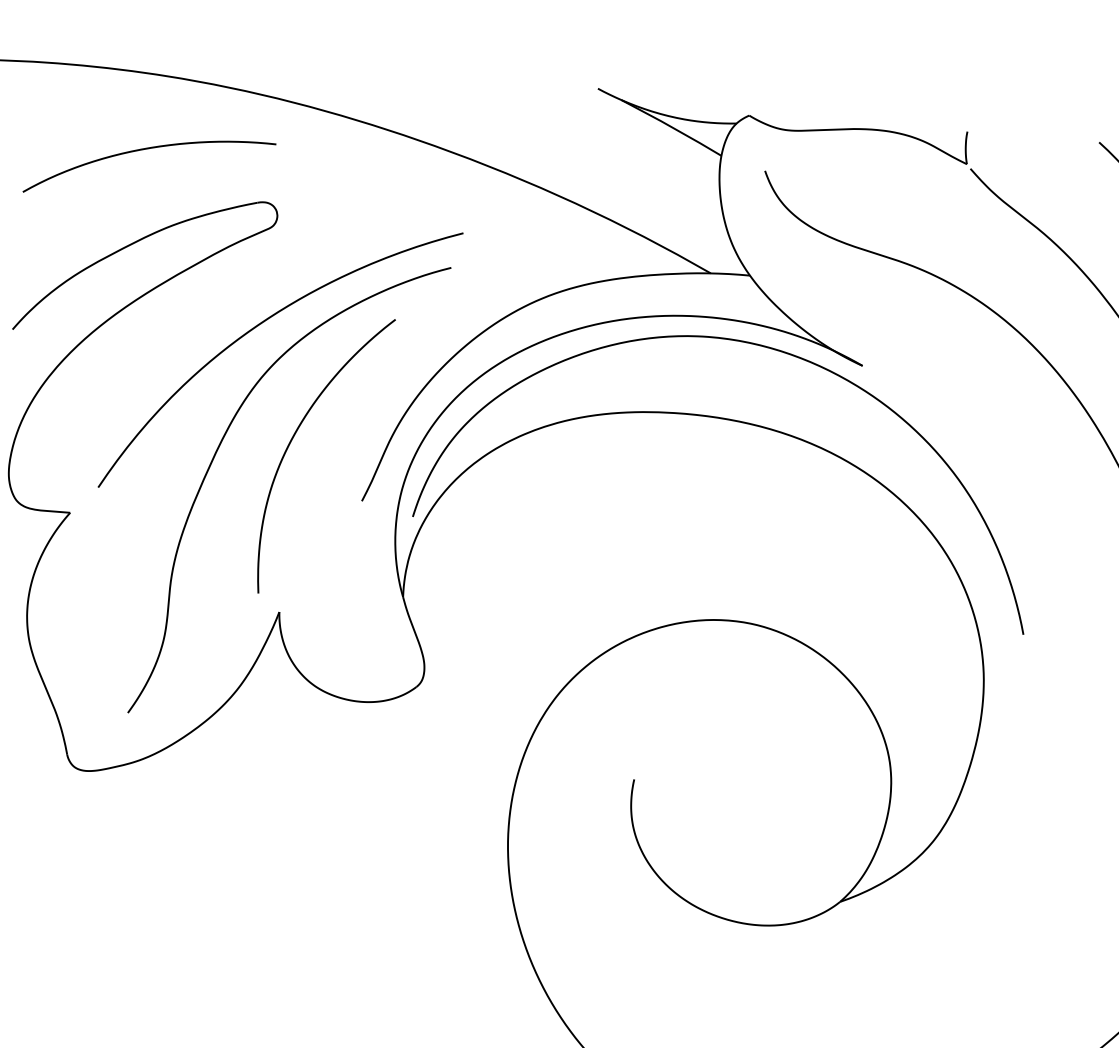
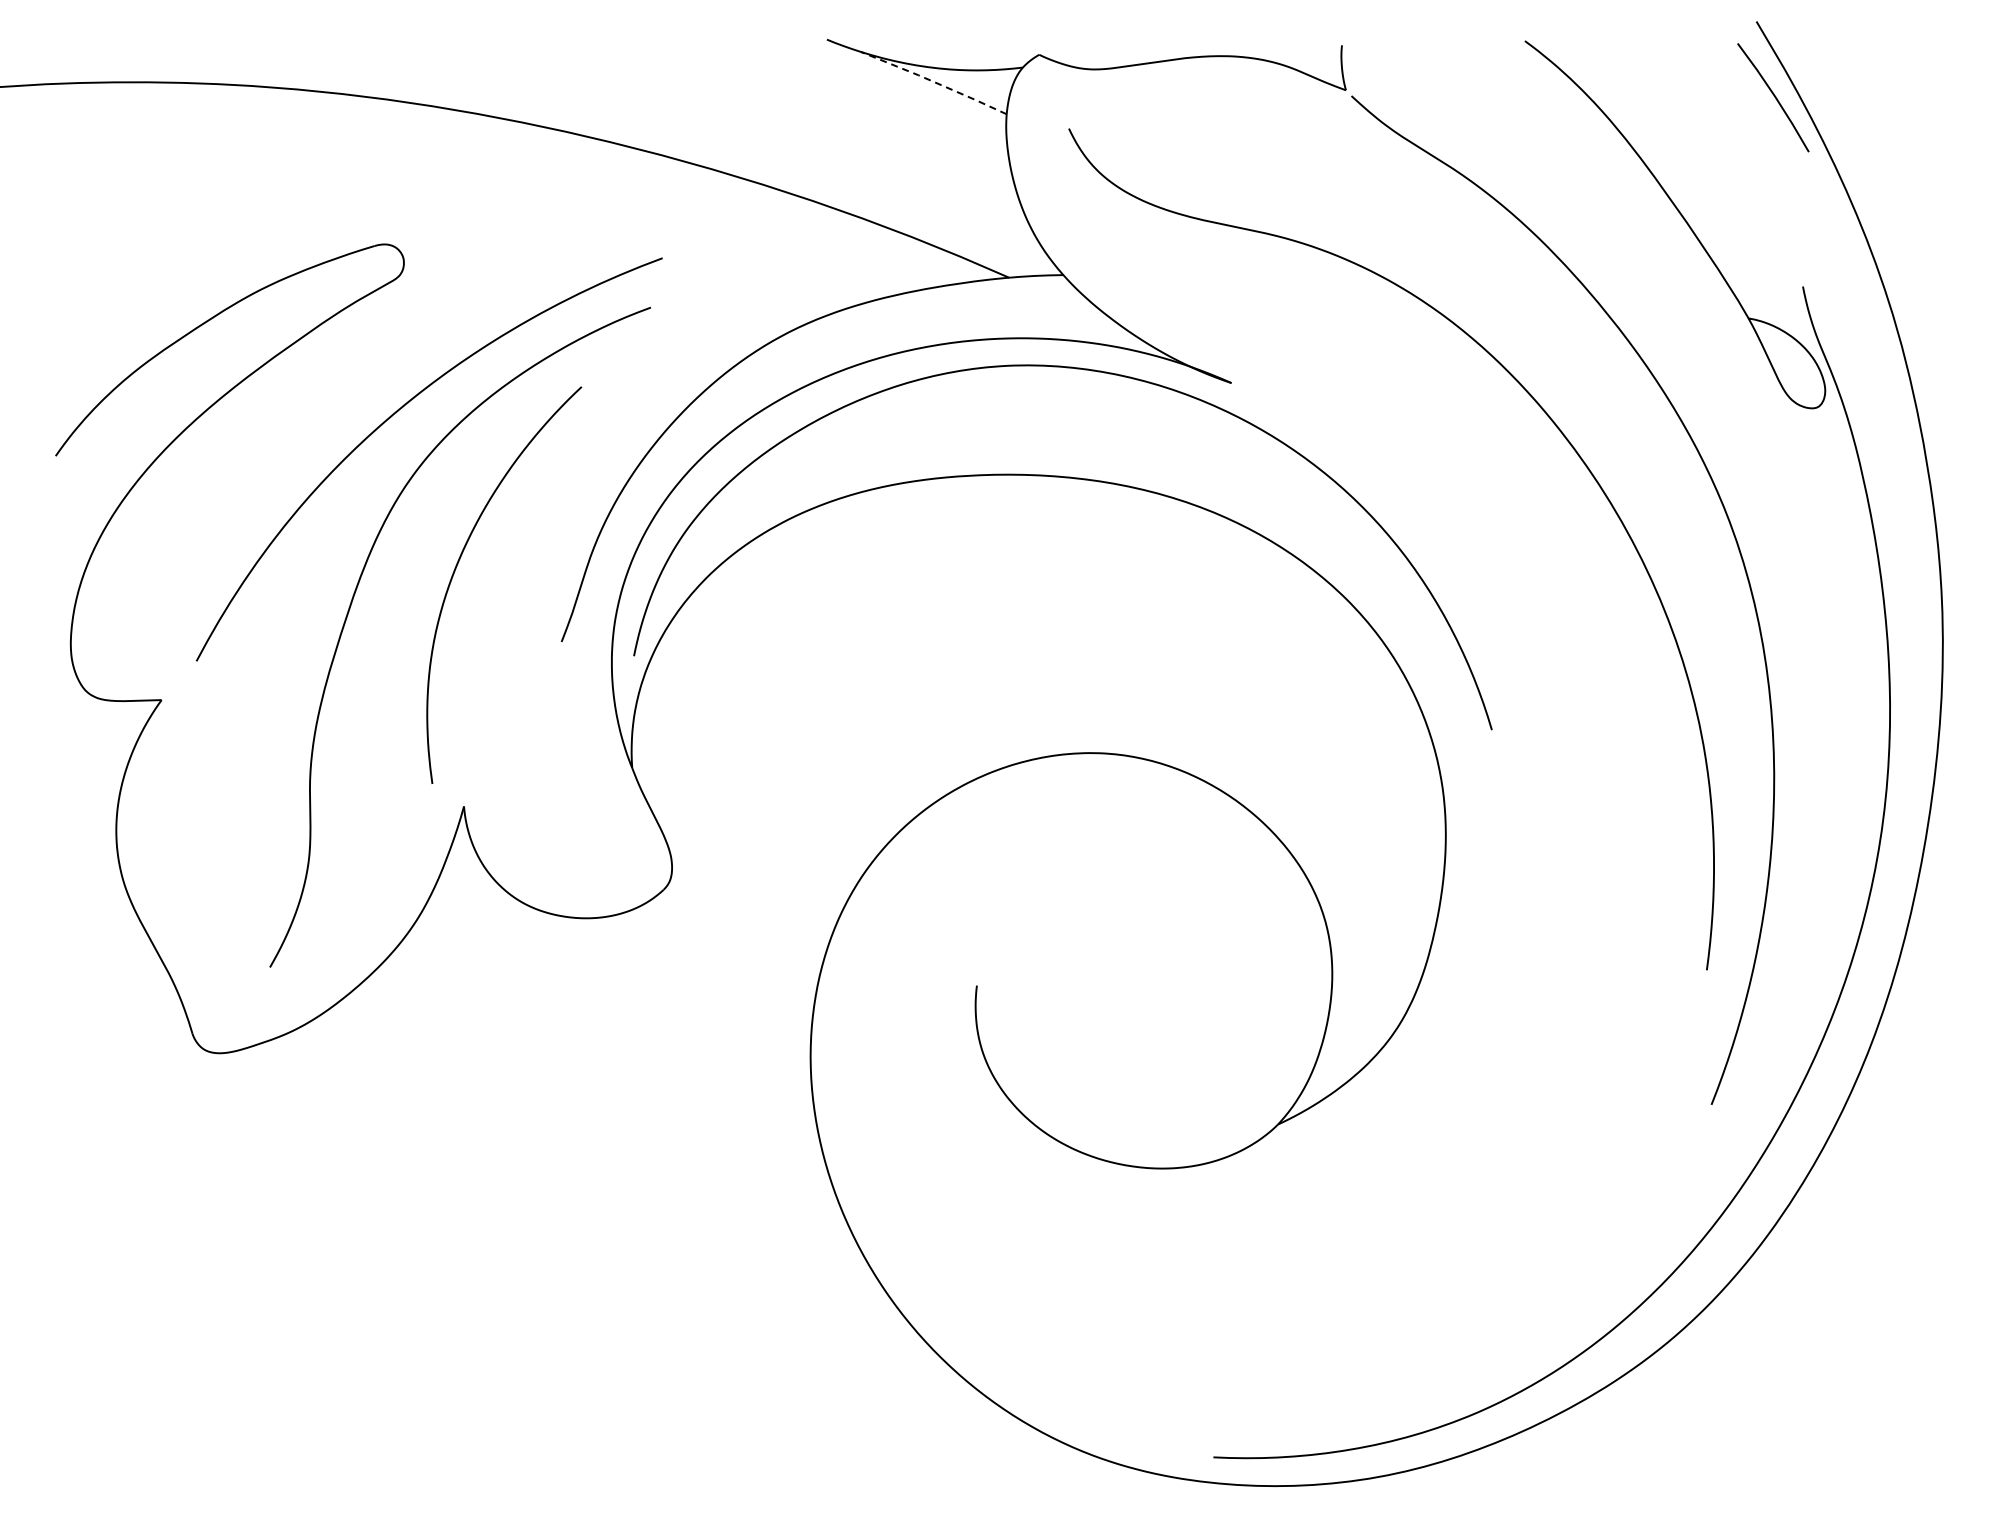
line: (671, 127) -> (934, 82), solid -> dashed
curve: (147, 149) -> (215, 188), removed

